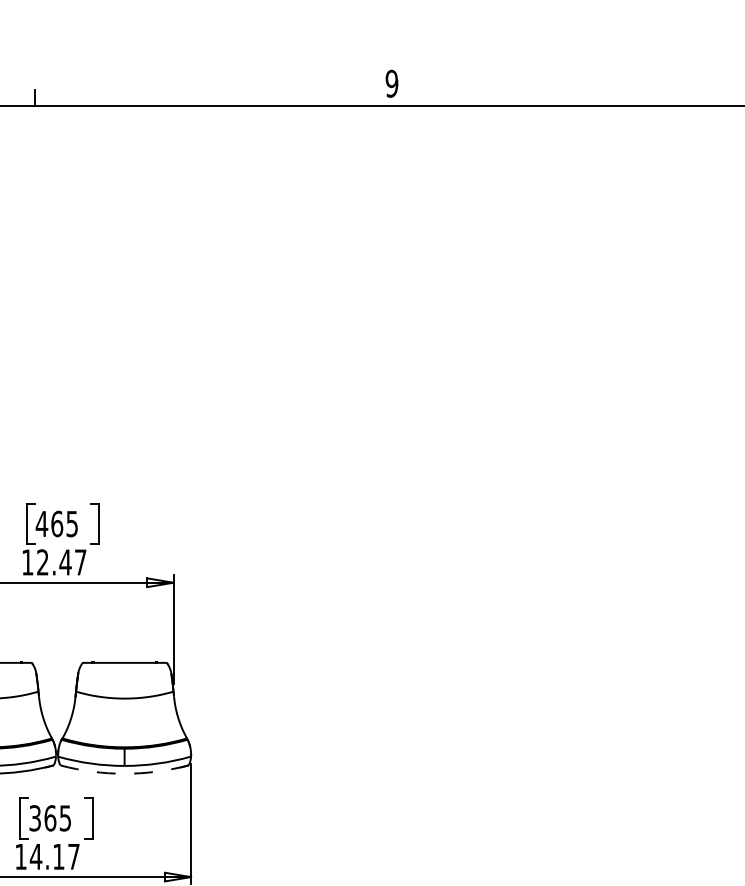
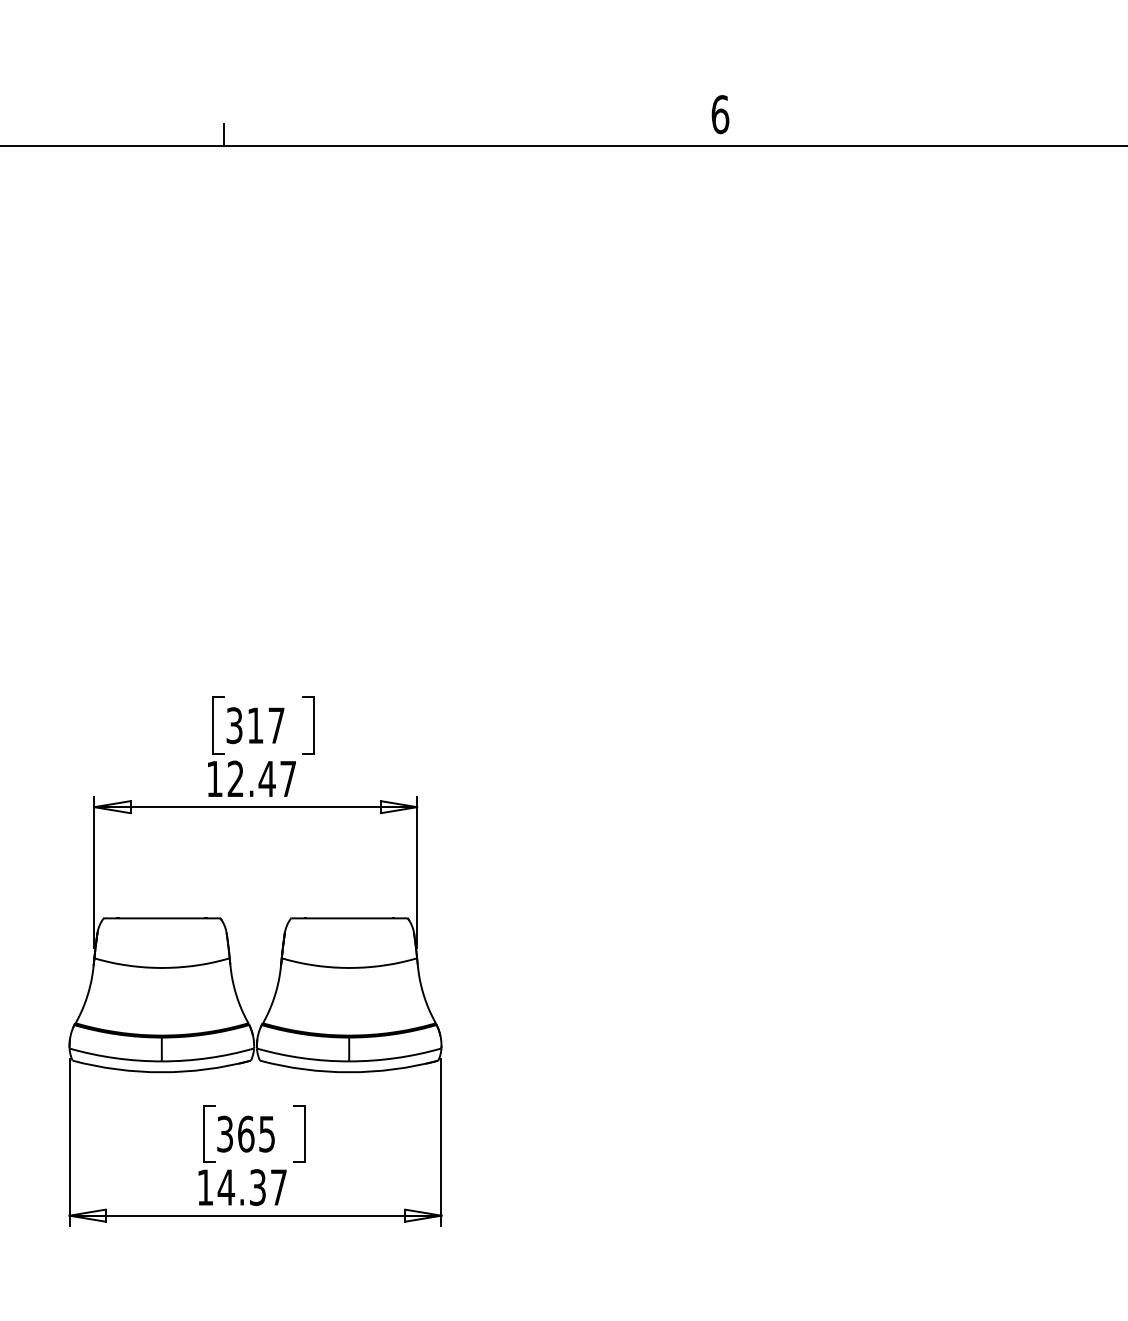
text: (392, 83) -> (720, 114), 9 -> 6
text: (56, 523) -> (254, 725), 465 -> 317
arc: (124, 773) -> (349, 1072), dashed -> solid
text: (58, 856) -> (257, 1187), 14.17 -> 14.37

